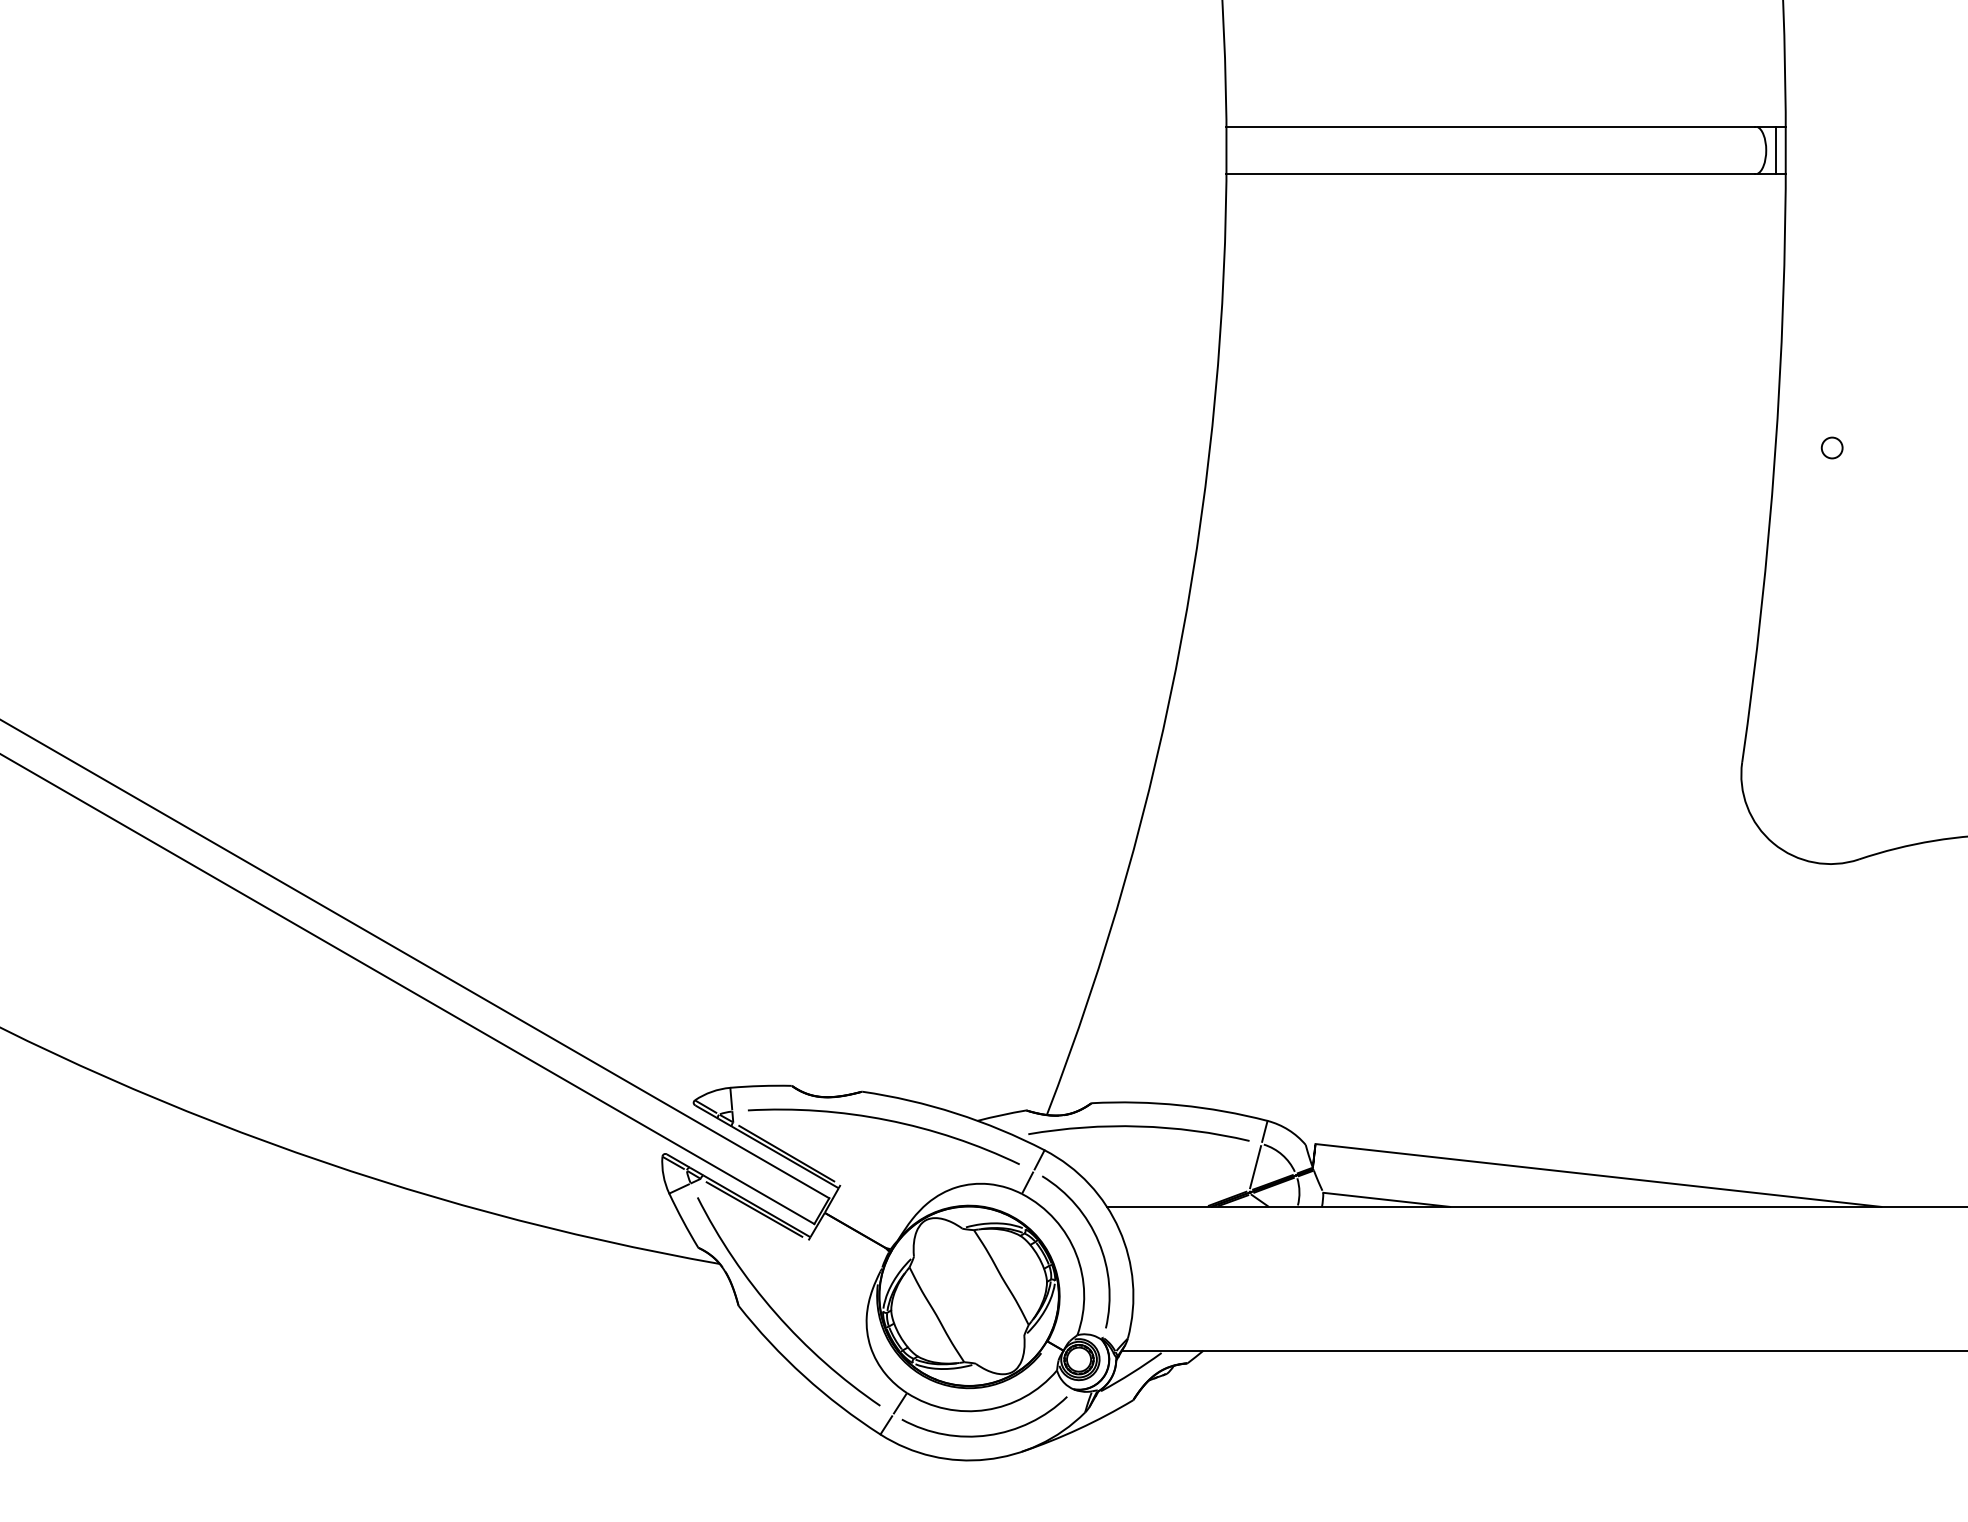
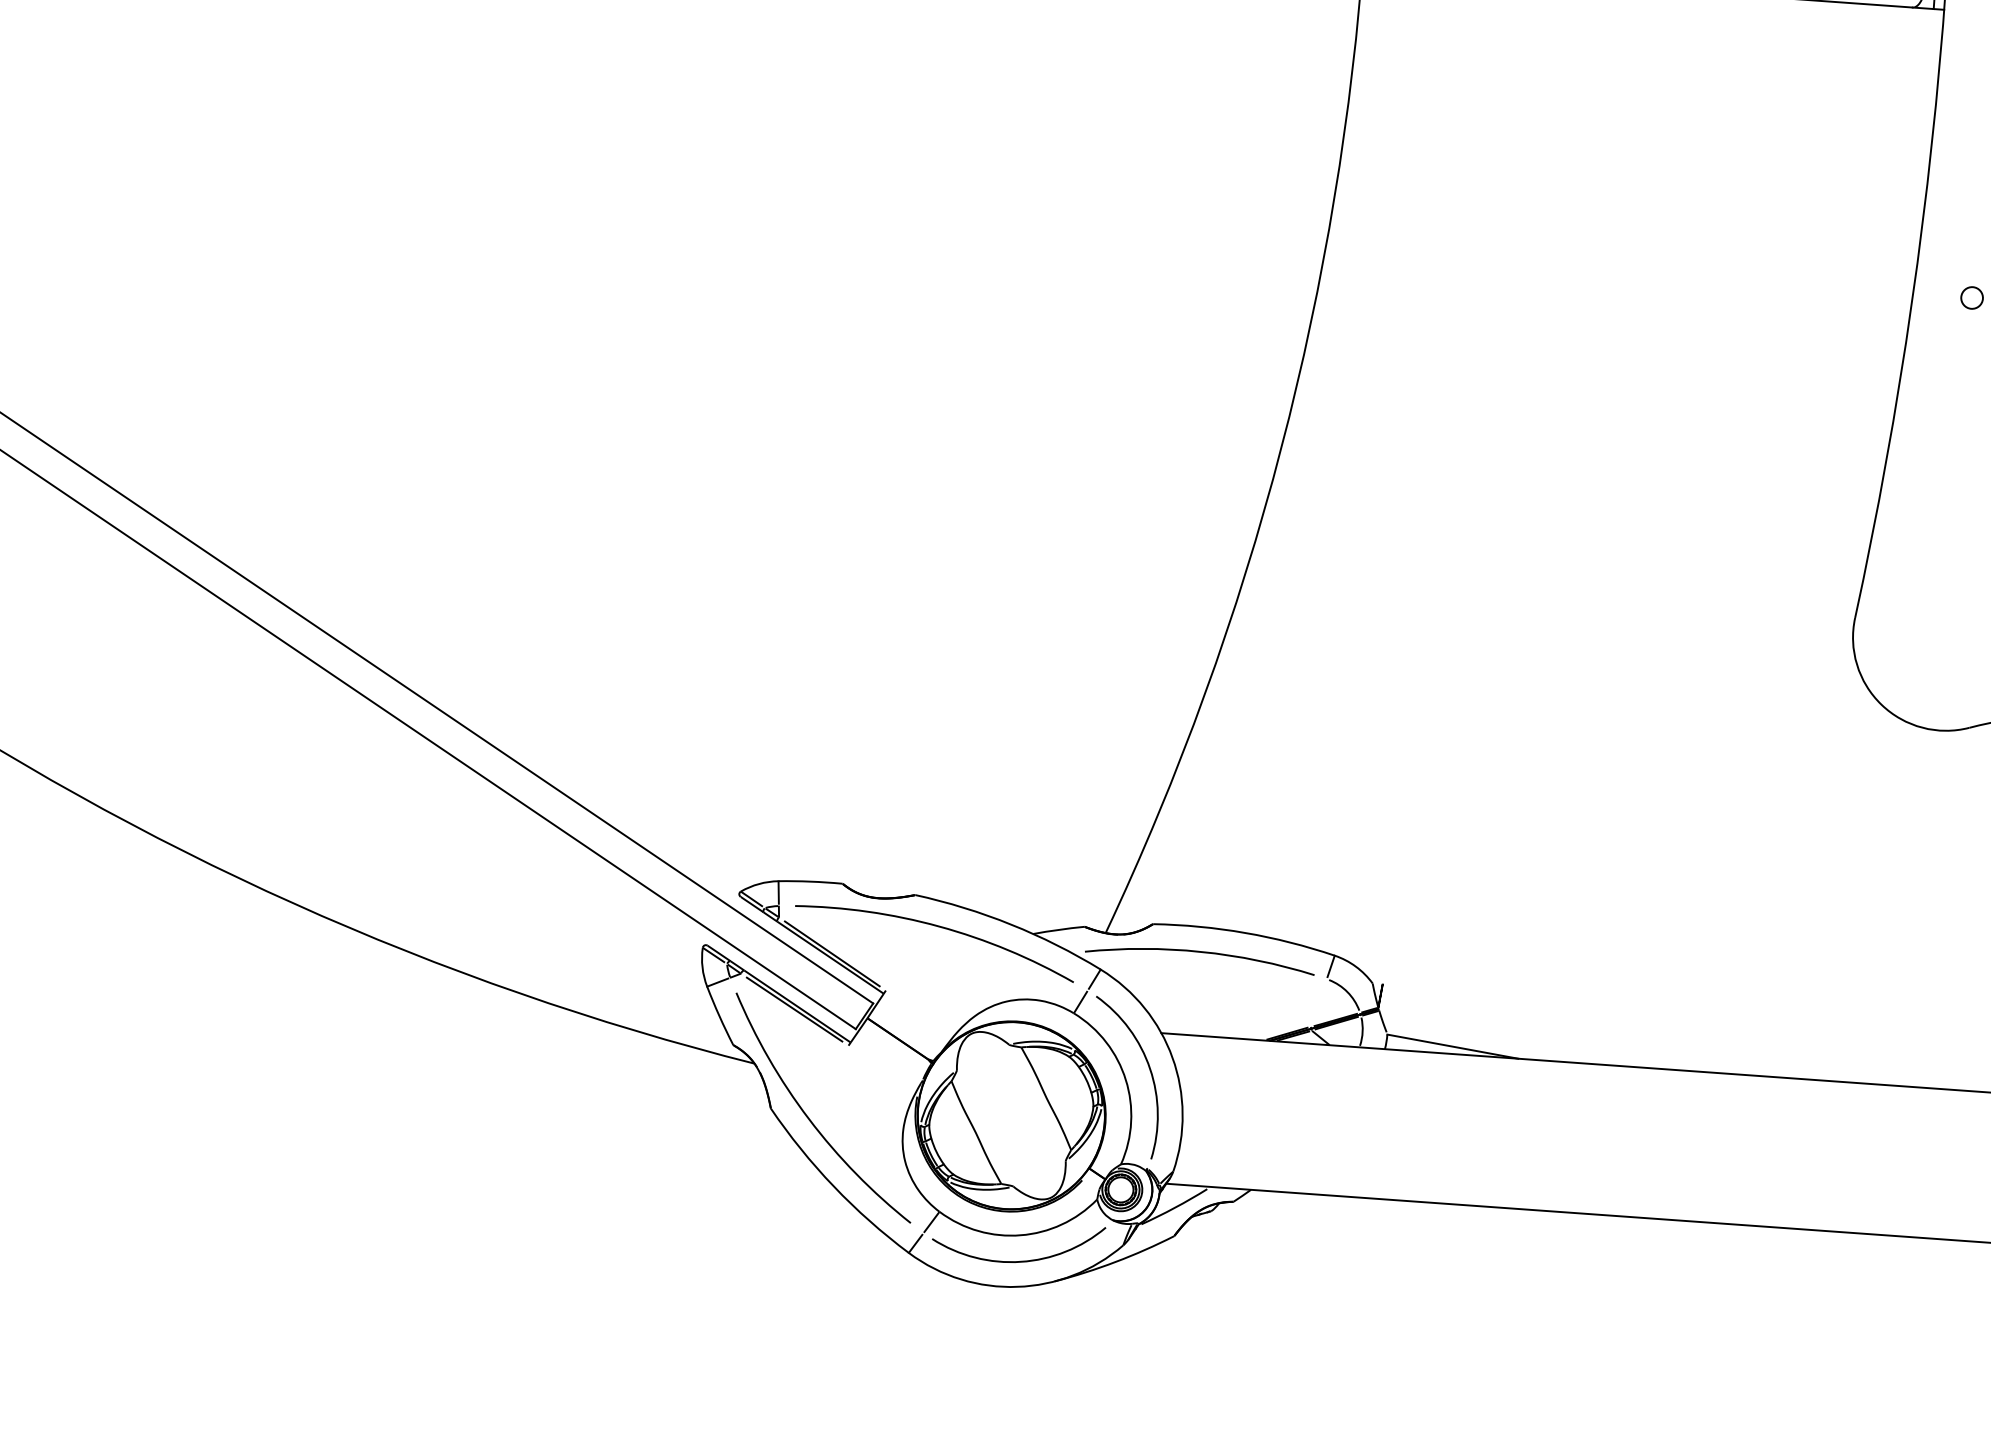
line: (1255, 1167) -> (1318, 1003), removed
line: (1598, 1175) -> (1674, 1037), removed

